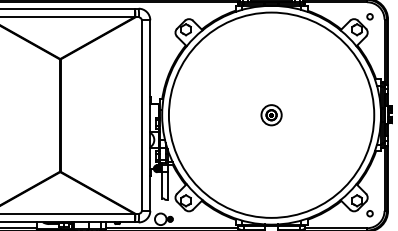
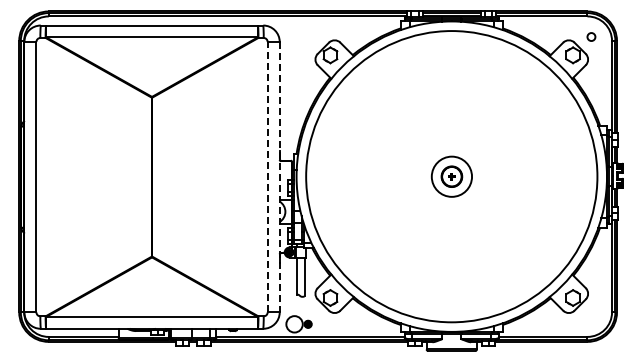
line: (141, 115) -> (267, 176), solid -> dashed
line: (150, 115) -> (279, 177), solid -> dashed
part: (271, 115) -> (451, 176), size x1.4
circle: (370, 213) -> (591, 316), removed

